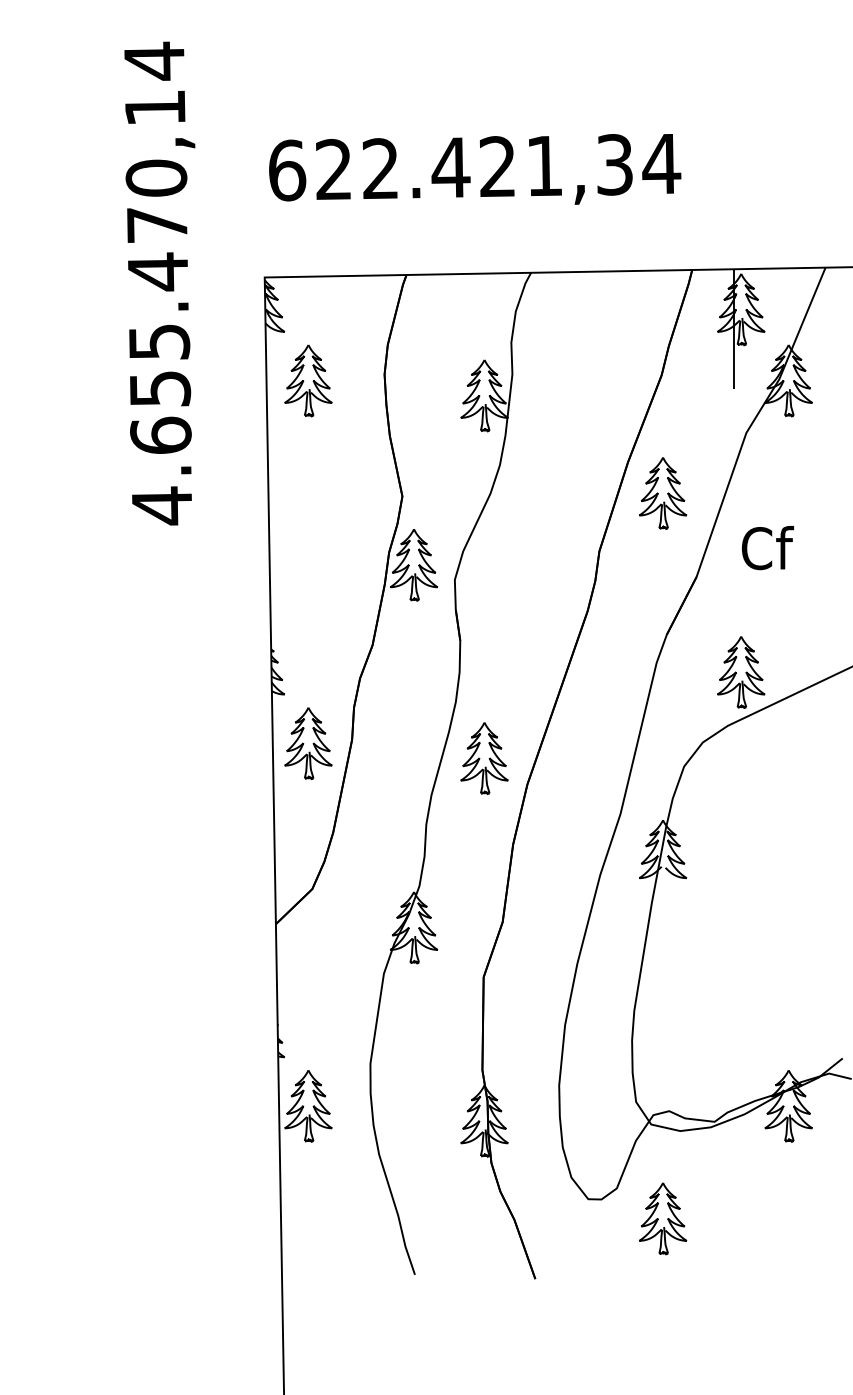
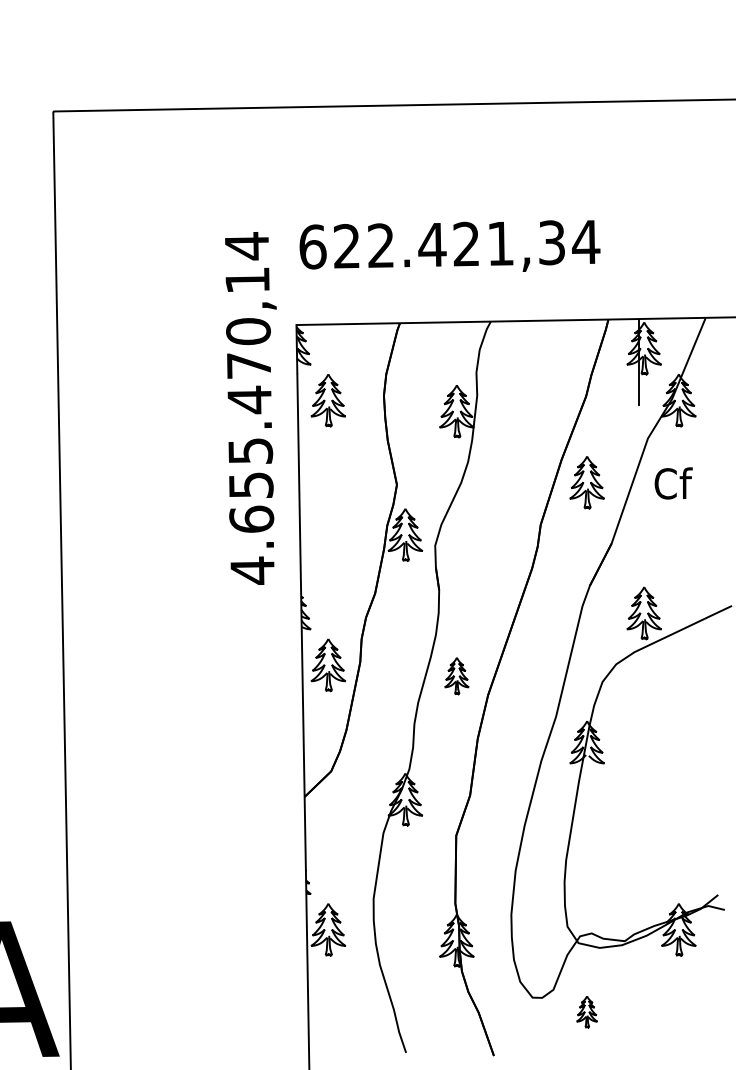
text: (159, 283) -> (250, 408), moved
text: (767, 548) -> (673, 483), moved
part: (484, 757) -> (456, 675), size x0.7
part: (662, 1218) -> (586, 1011), size x0.6

